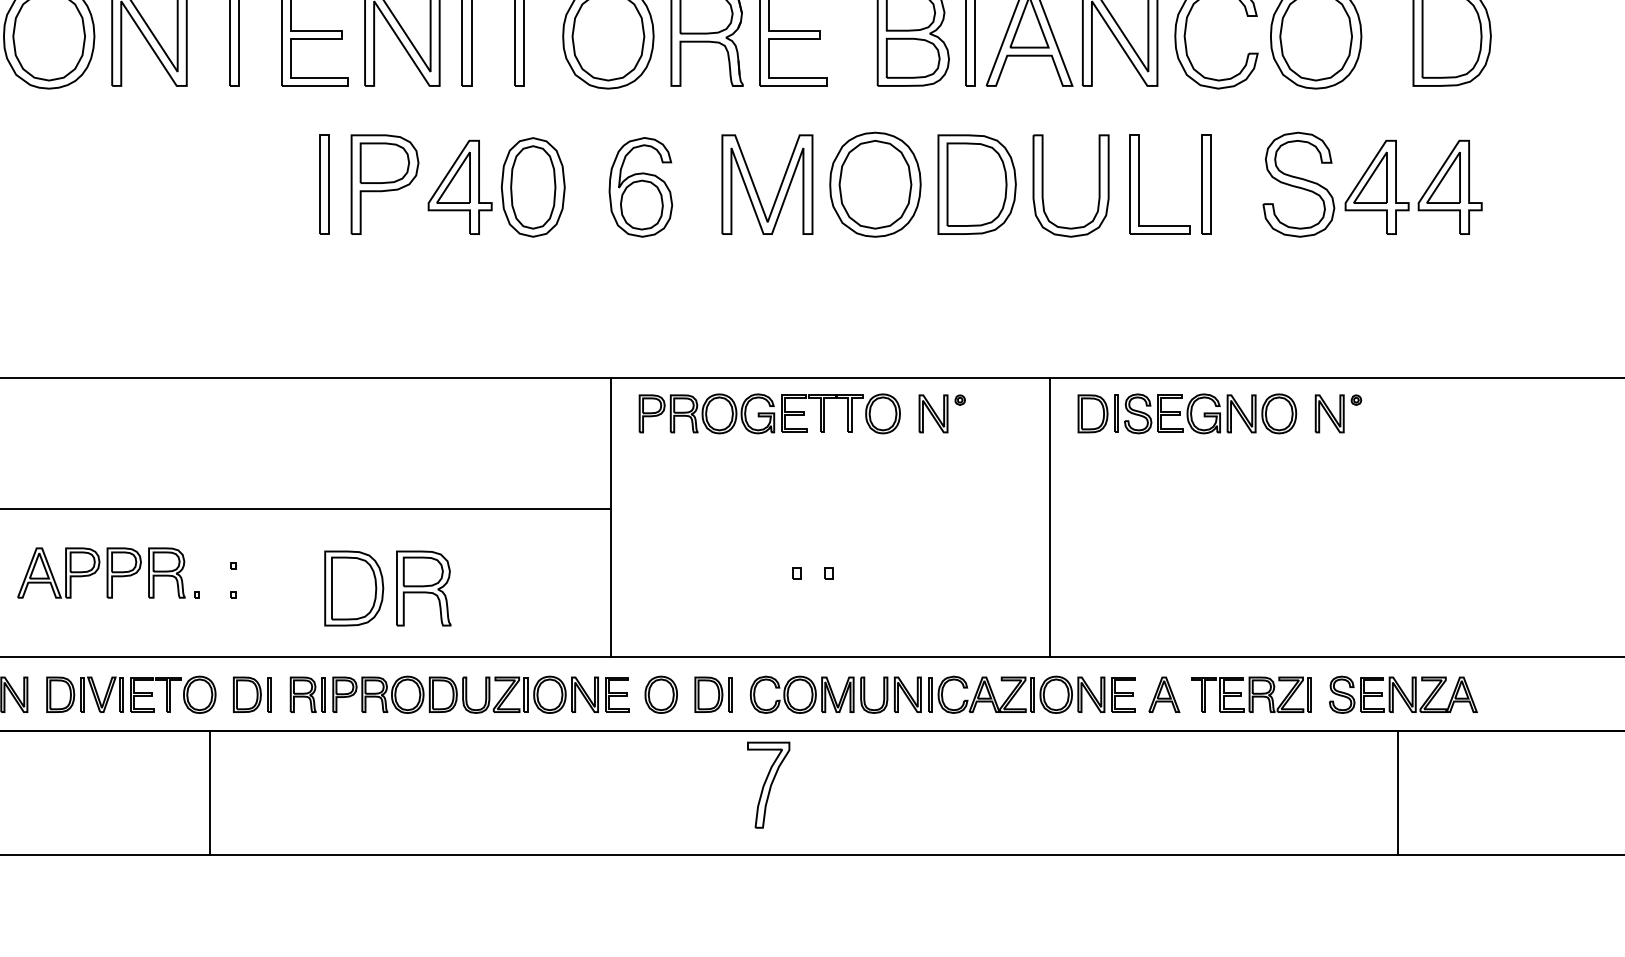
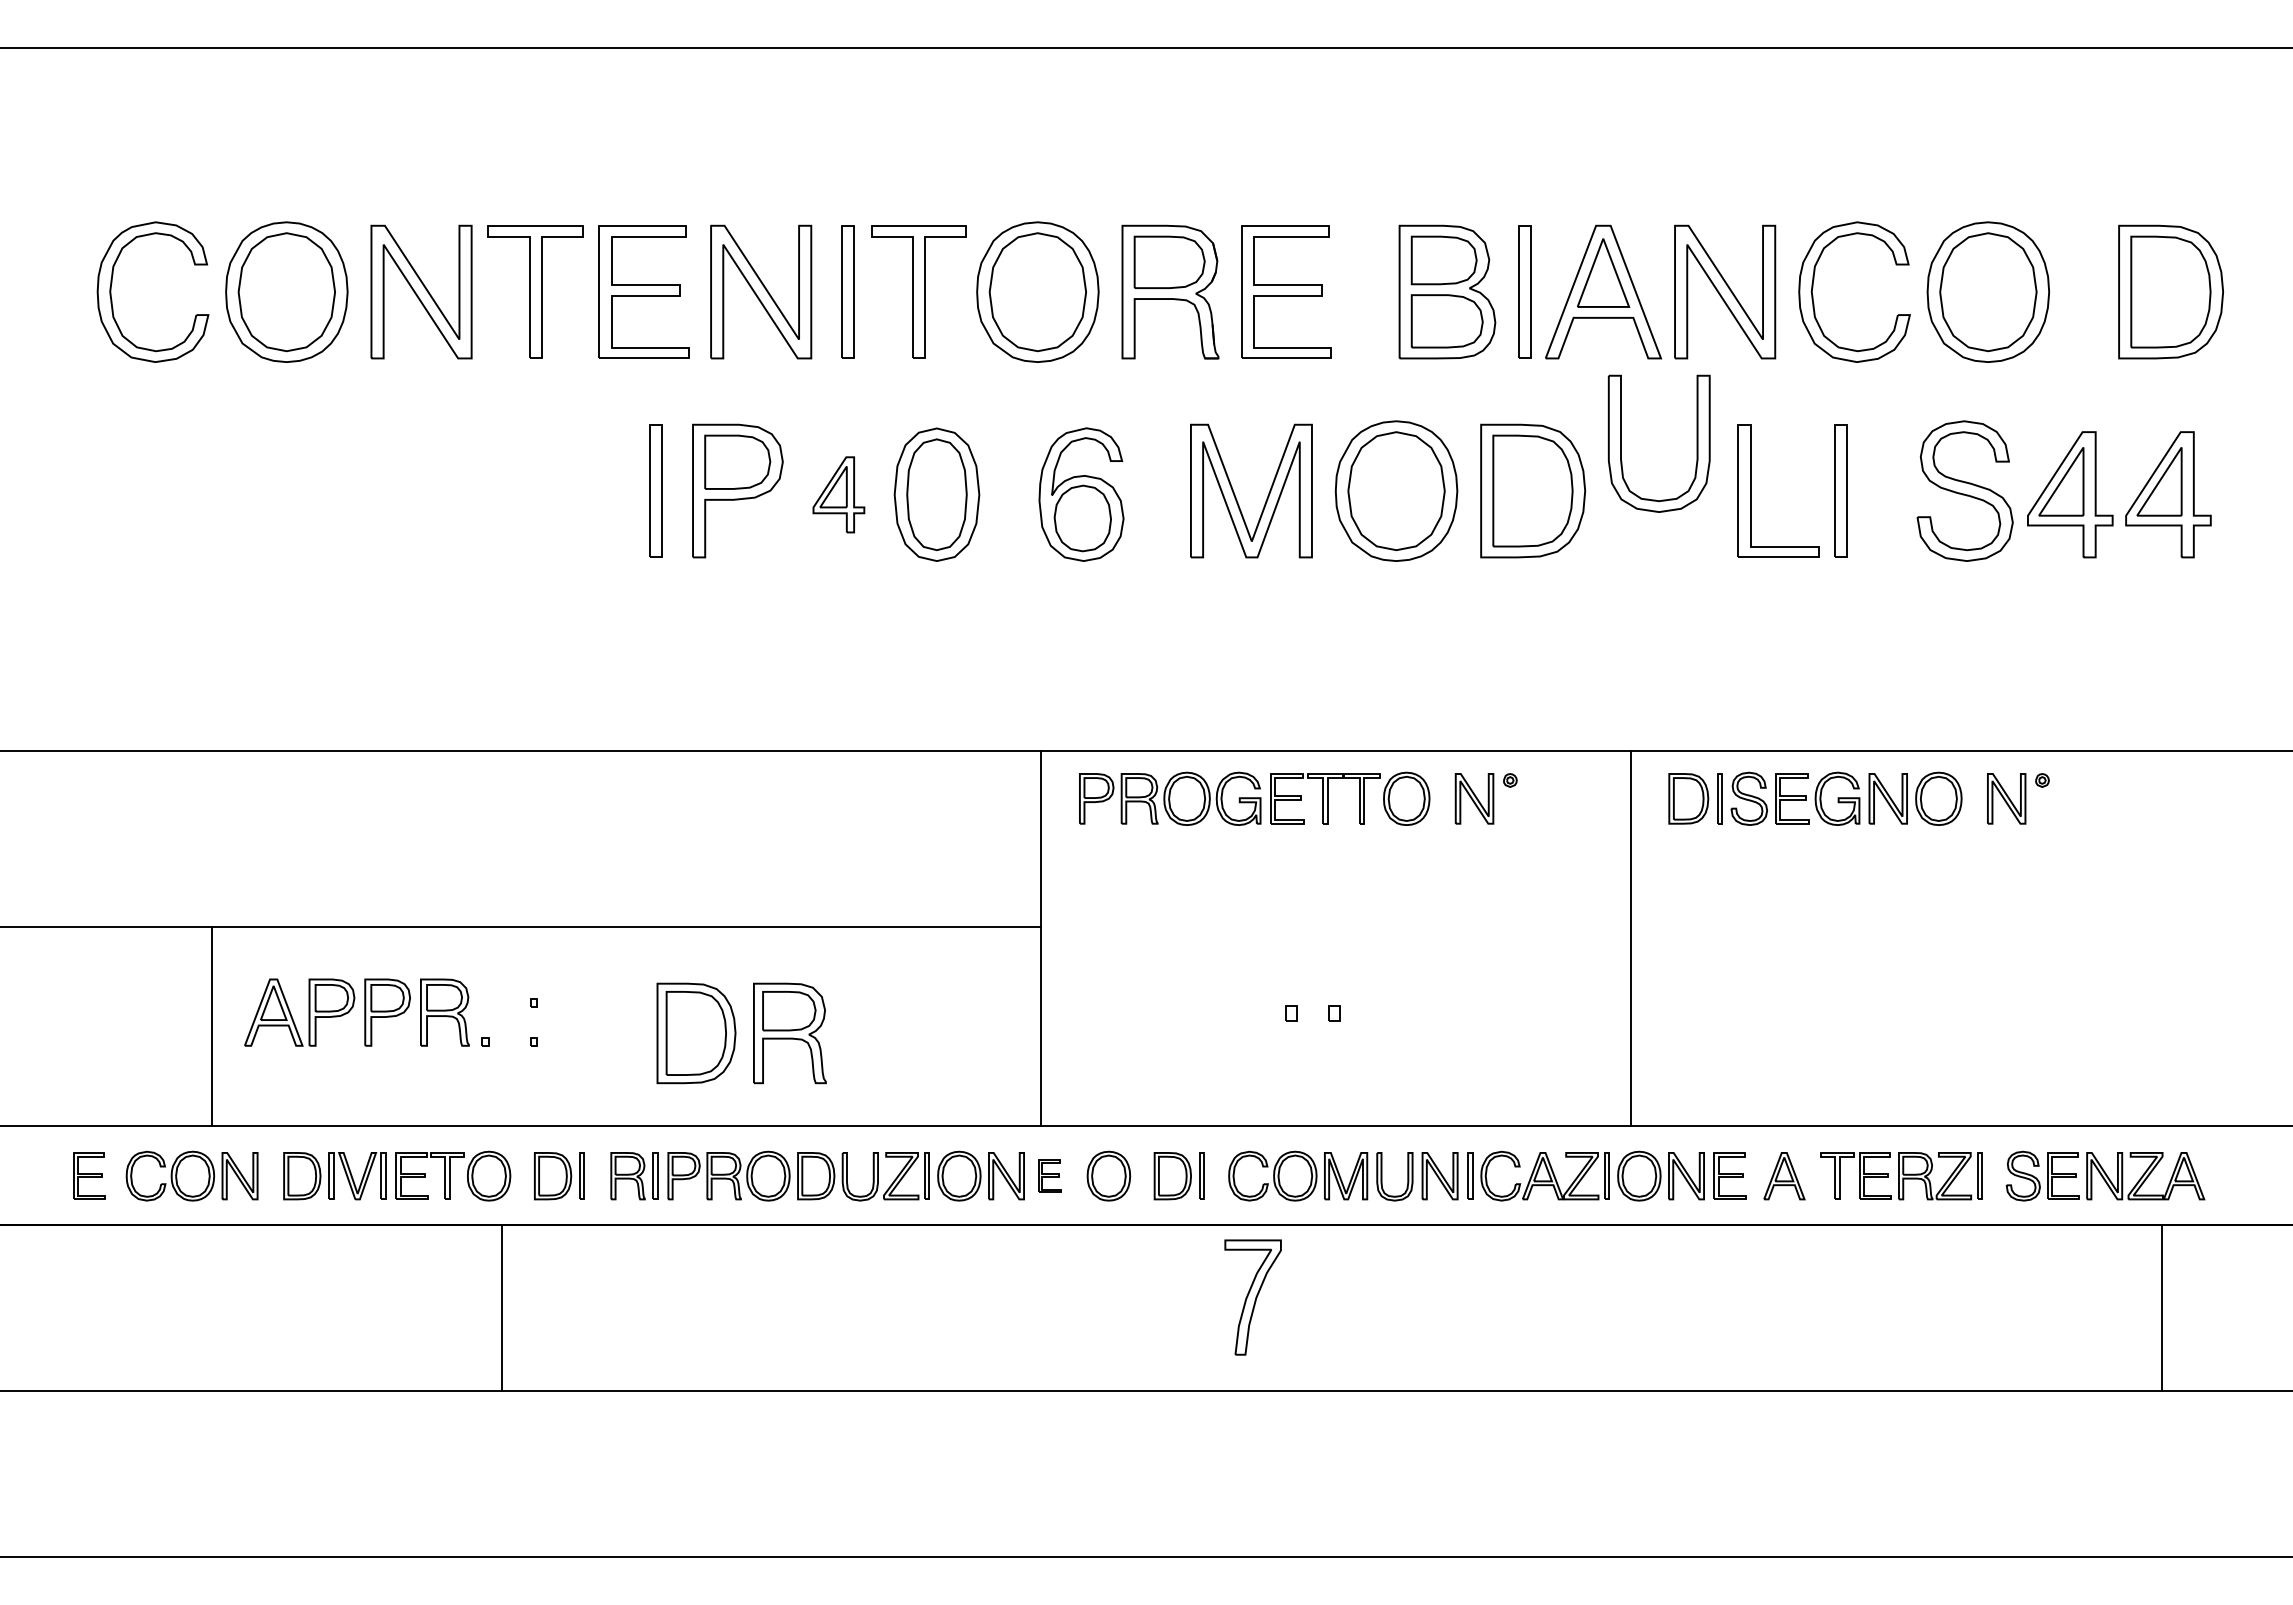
part: (1042, 185) -> (1621, 443), moved
part: (459, 187) -> (838, 494), size x0.6
part: (617, 694) -> (1049, 1175), size x0.7
line: (1398, 793) -> (2162, 1308), moved

